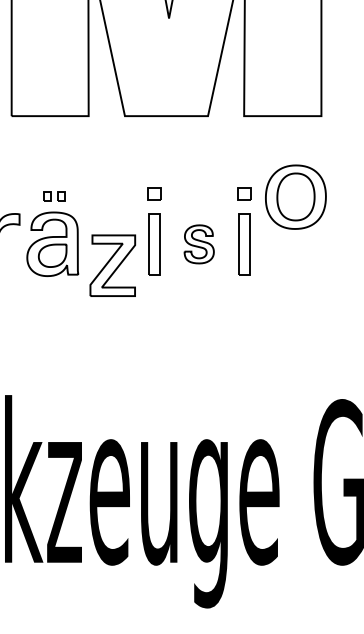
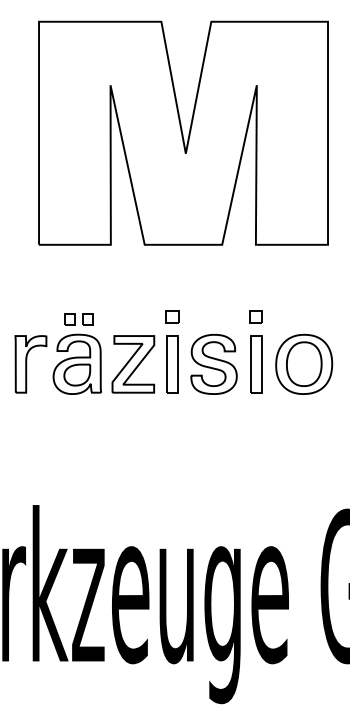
part: (53, 196) -> (78, 319), size x1.43
part: (296, 196) -> (304, 363), moved
part: (198, 244) -> (213, 364), size x1.67
part: (112, 265) -> (133, 364), moved

